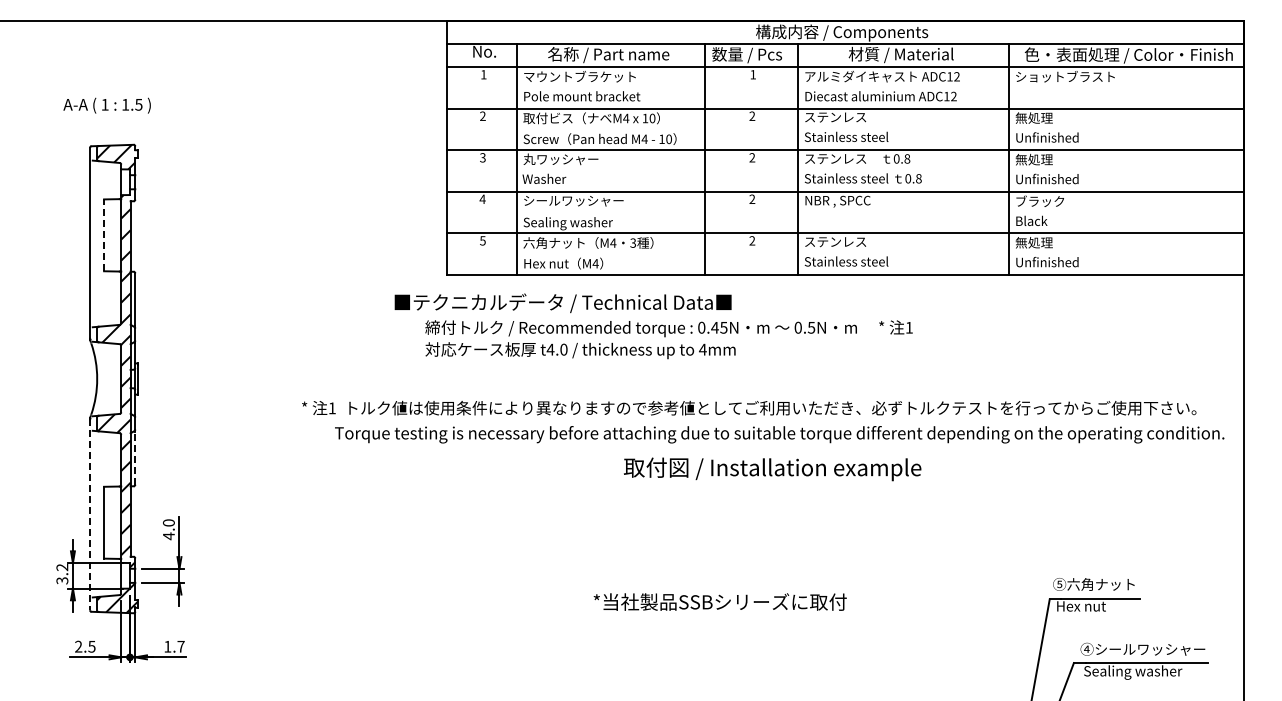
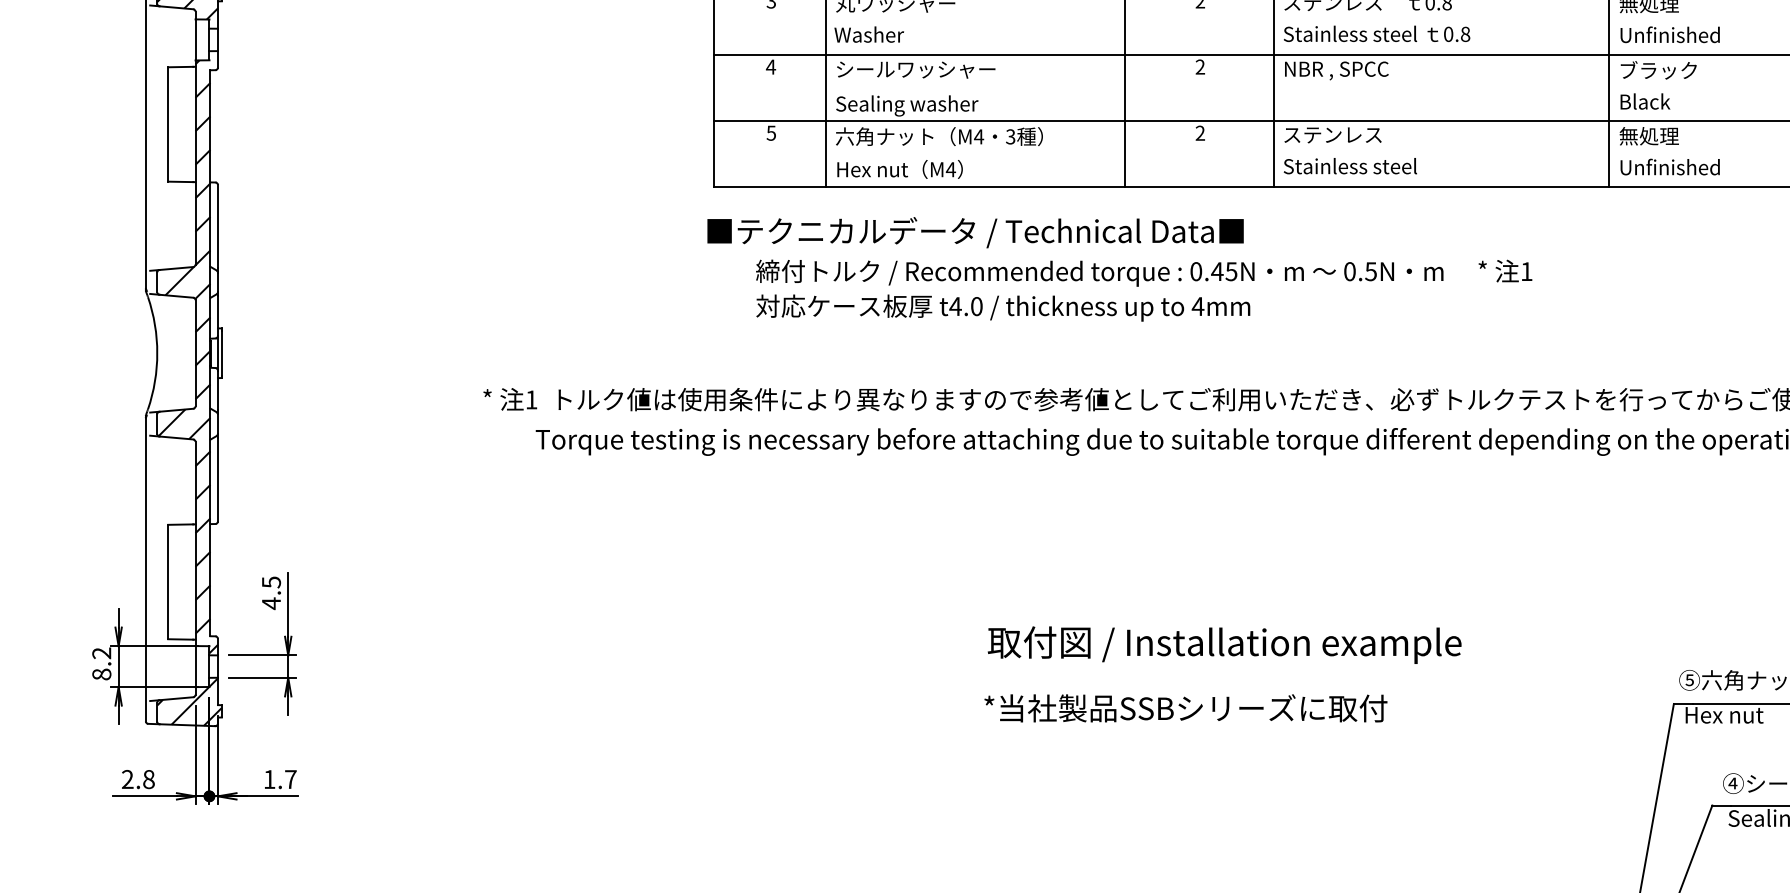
line: (104, 235) -> (168, 124), dashed -> solid
text: (653, 326) -> (1119, 269), moved
line: (135, 458) -> (218, 479), dashed -> solid
text: (772, 469) -> (1224, 645), moved
line: (90, 514) -> (146, 568), dashed -> solid
text: (168, 522) -> (270, 581), 4.0 -> 4.5
text: (62, 580) -> (102, 674), 3.2 -> 8.2
text: (719, 601) -> (1184, 707), moved
text: (91, 646) -> (148, 779), 2.5 -> 2.8

